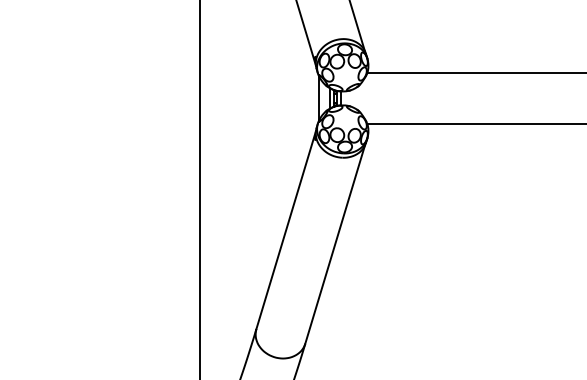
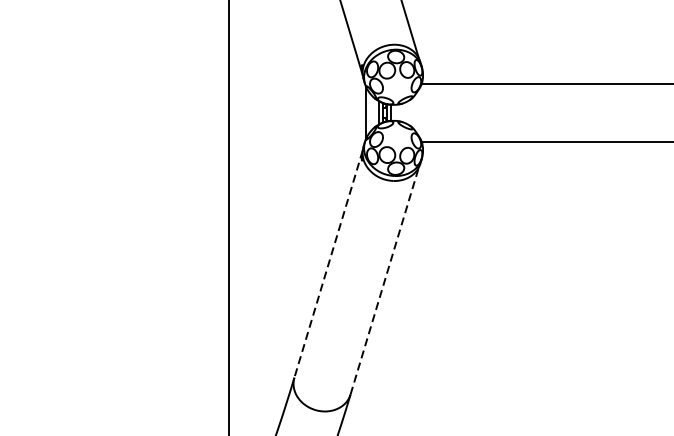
line: (286, 230) -> (328, 264), solid -> dashed
line: (335, 244) -> (385, 280), solid -> dashed

